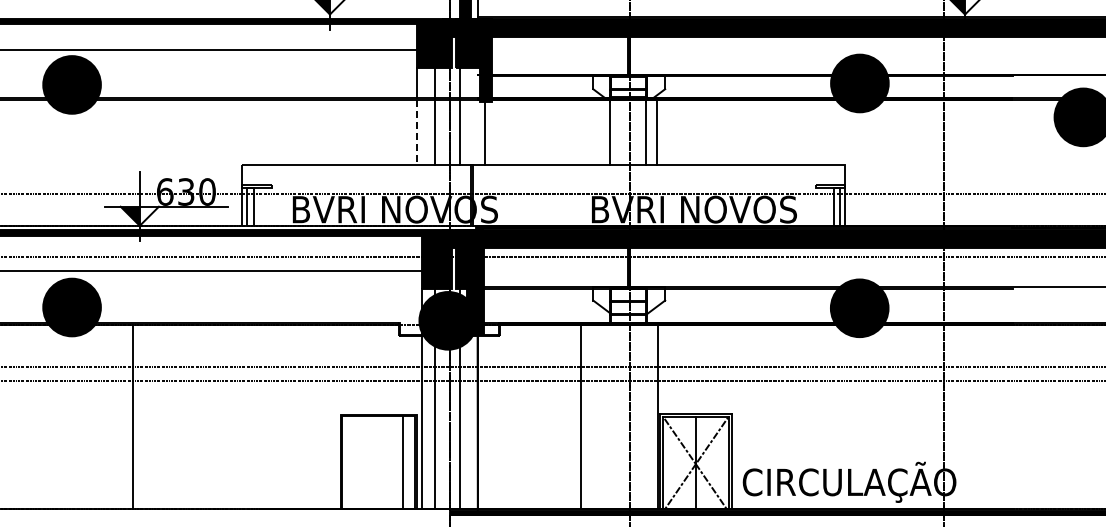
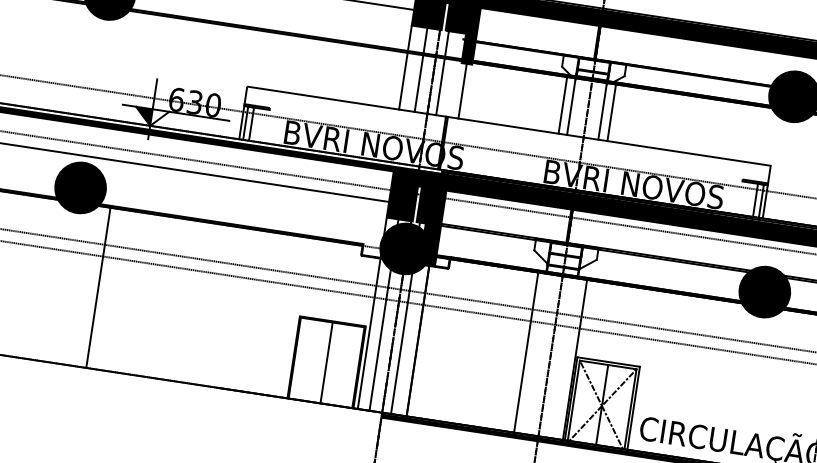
line: (417, 132) -> (403, 81), dashed -> solid
line: (600, 132) -> (562, 105), added
line: (133, 416) -> (98, 287), moved
line: (581, 416) -> (526, 352), moved
line: (402, 462) -> (326, 362), moved

